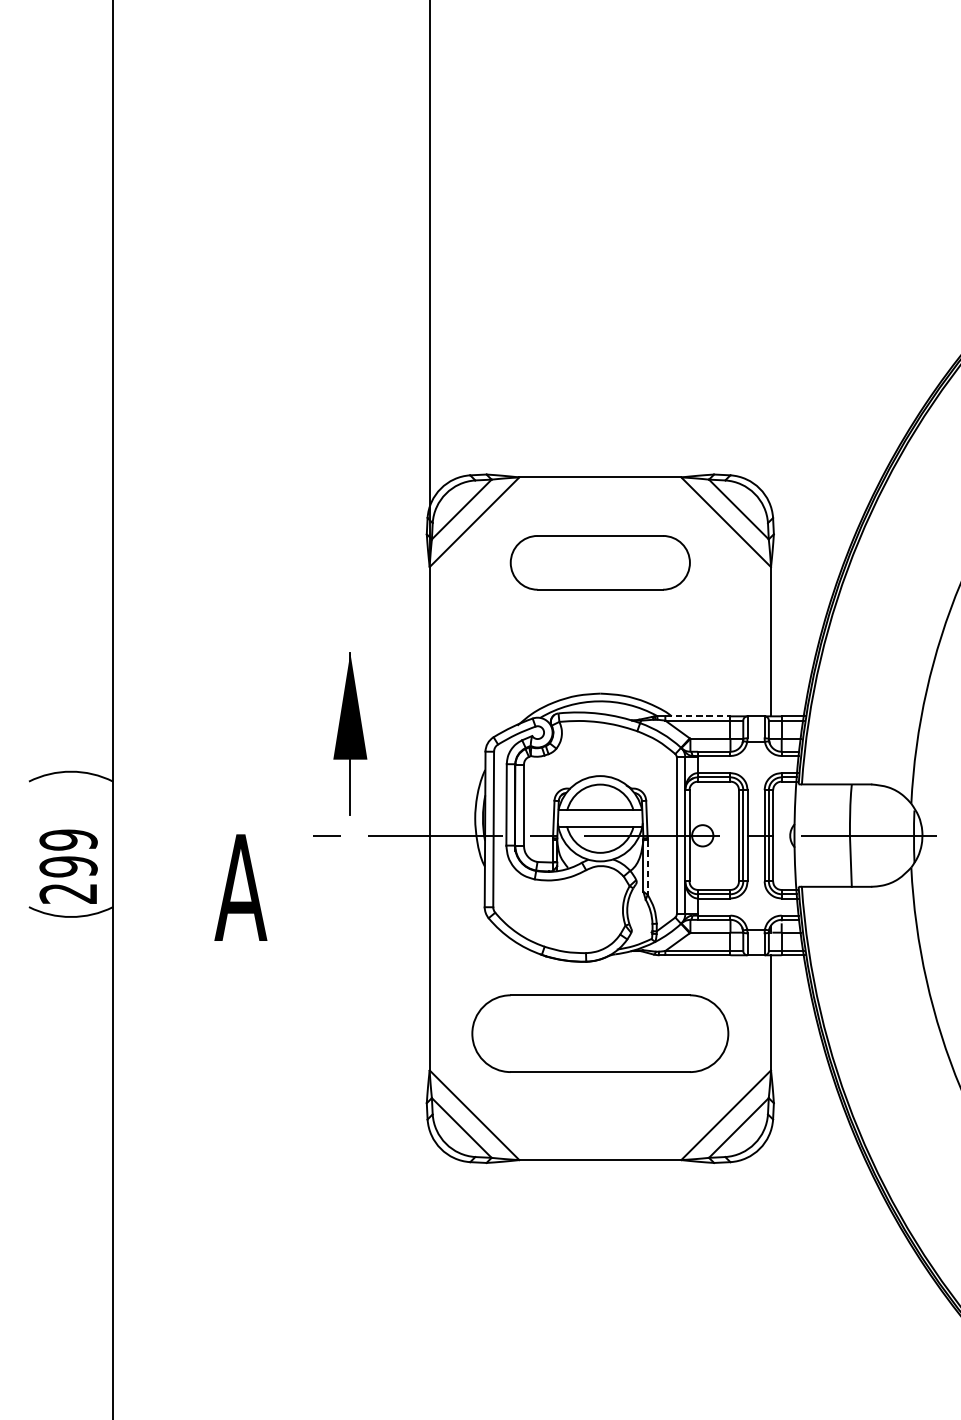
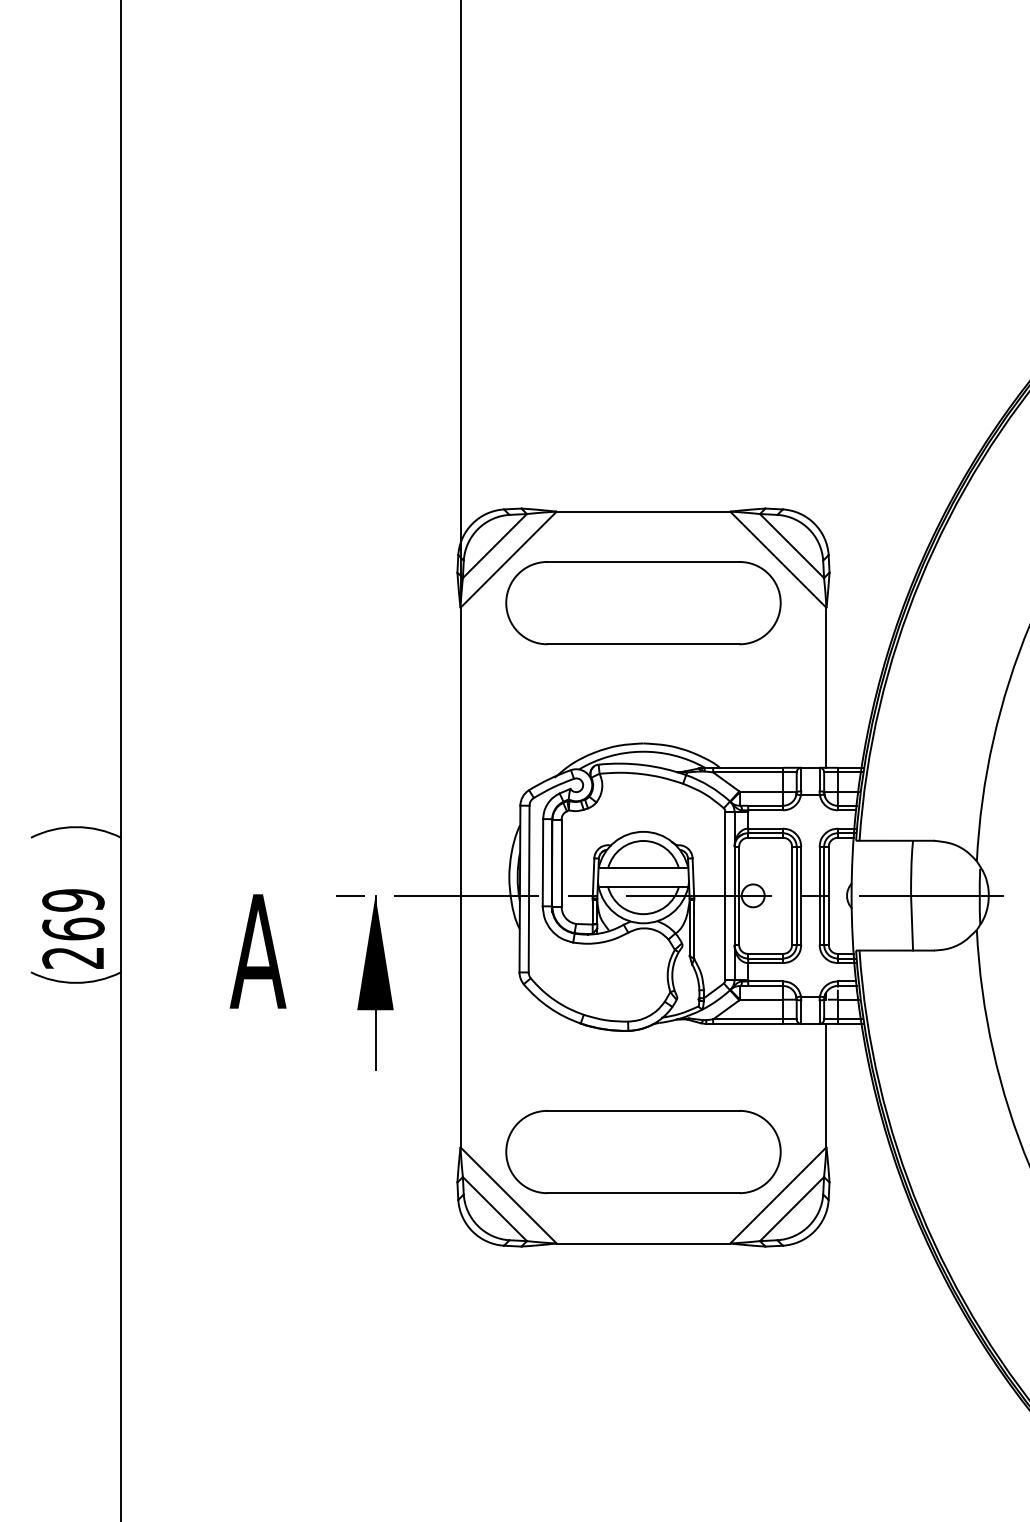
part: (600, 563) -> (643, 603), size x1.43
line: (698, 716) -> (748, 767), dashed -> solid
part: (350, 733) -> (375, 982), moved
text: (68, 866) -> (73, 928), 299 -> 269
line: (647, 868) -> (694, 930), dashed -> solid
part: (600, 1034) -> (643, 1152), moved

